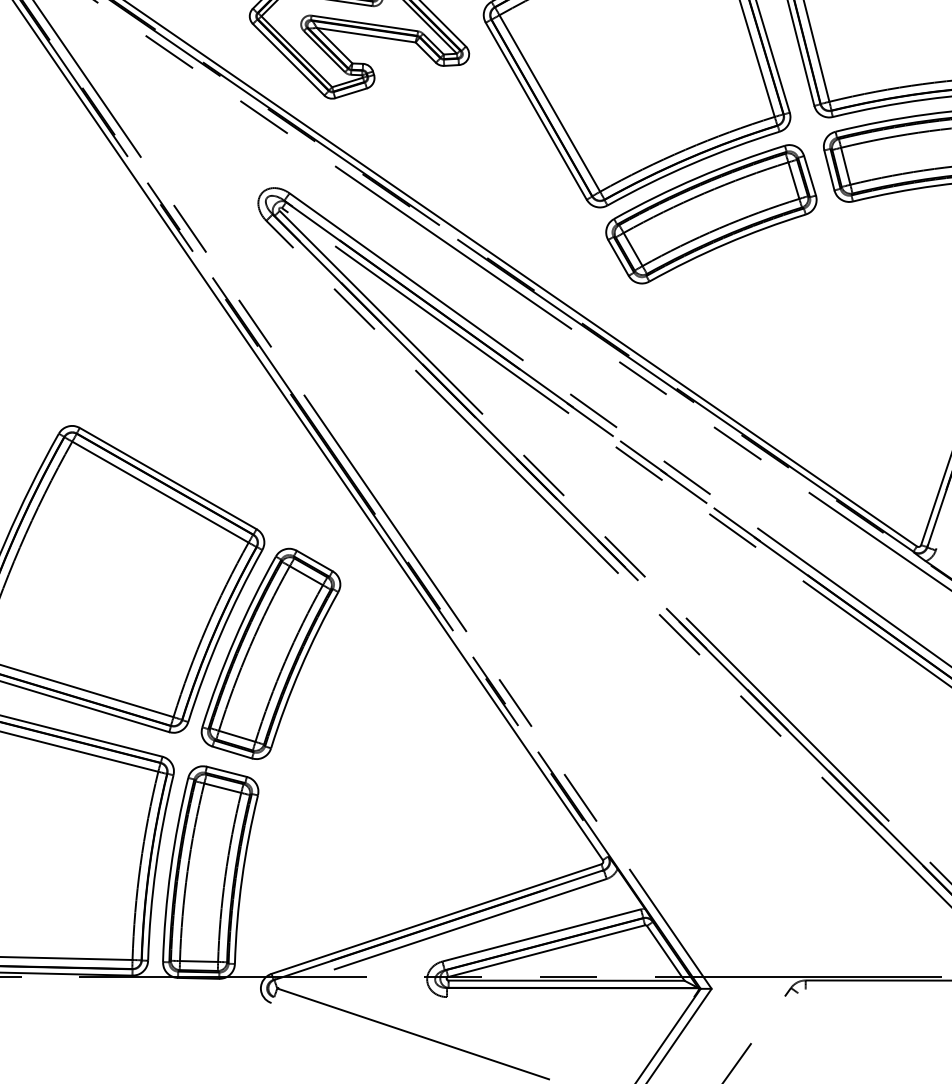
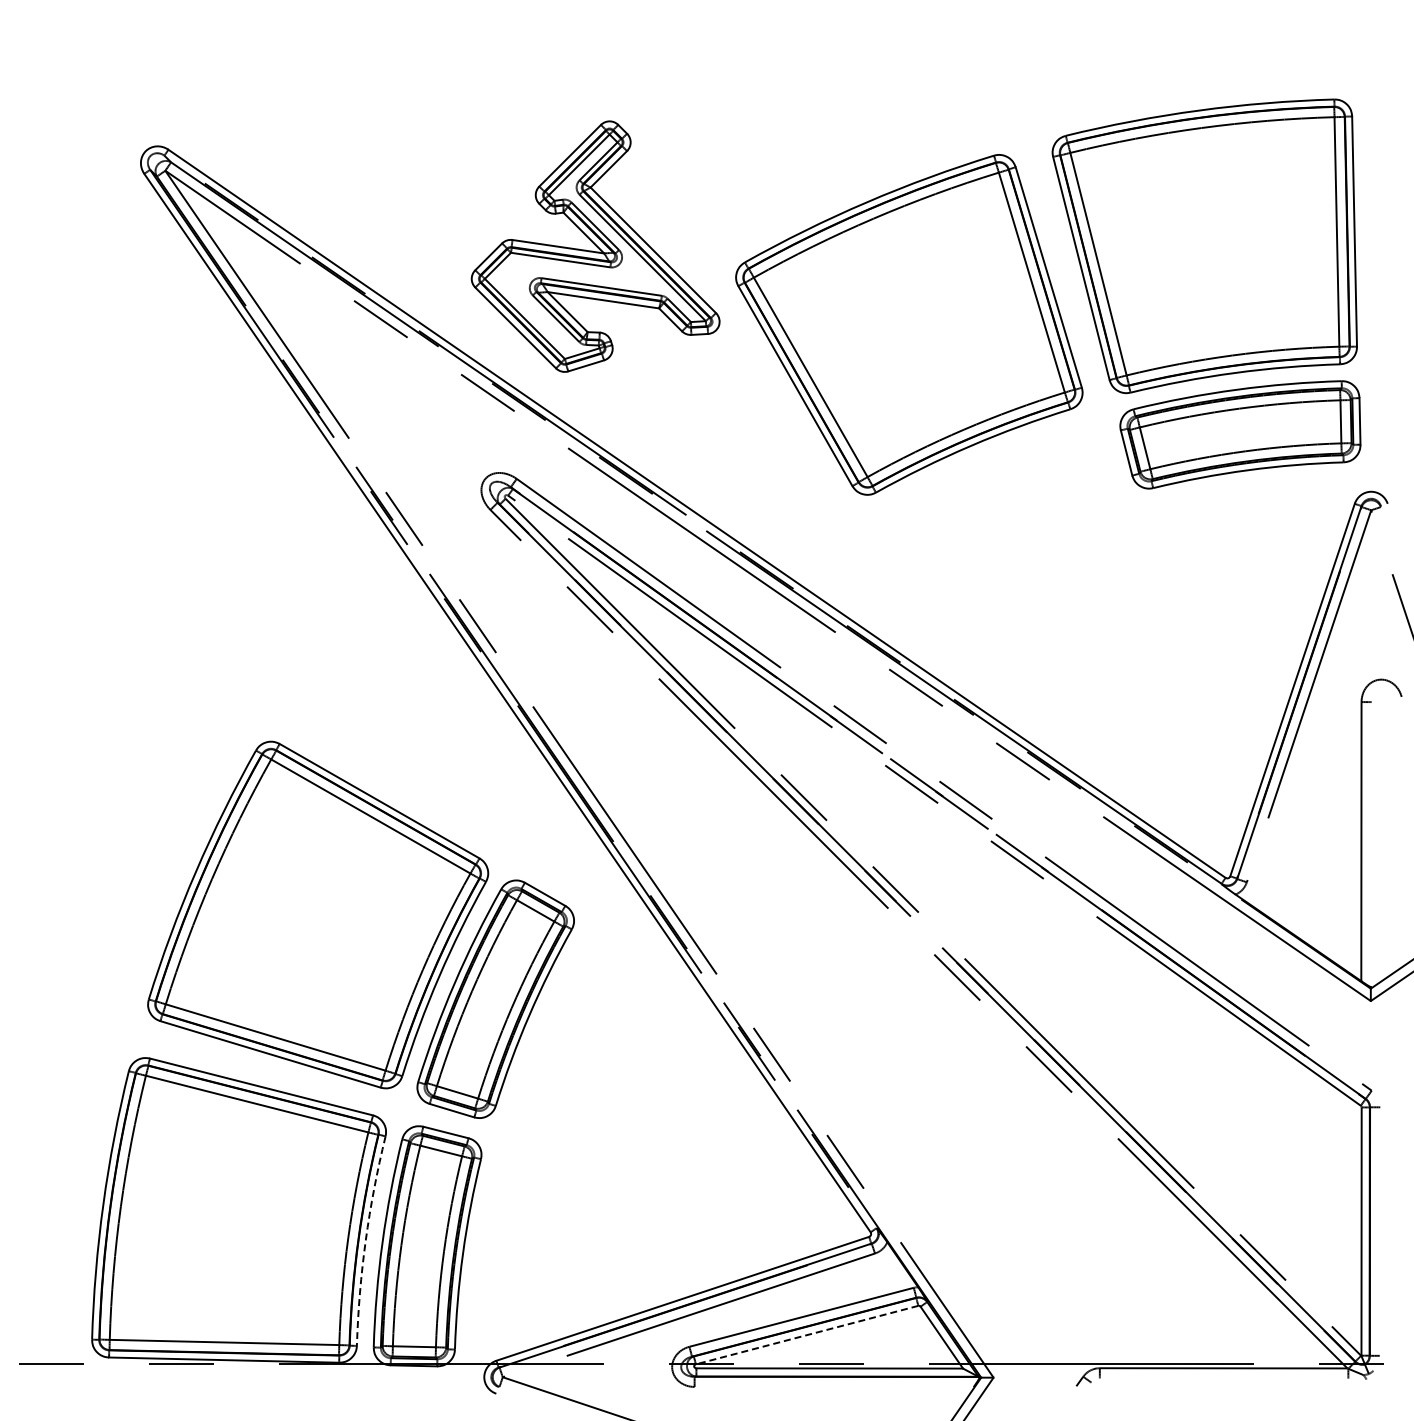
part: (711, 214) -> (993, 502), removed
arc: (155, 867) -> (365, 1240), solid -> dashed
line: (546, 951) -> (806, 1335), solid -> dashed

